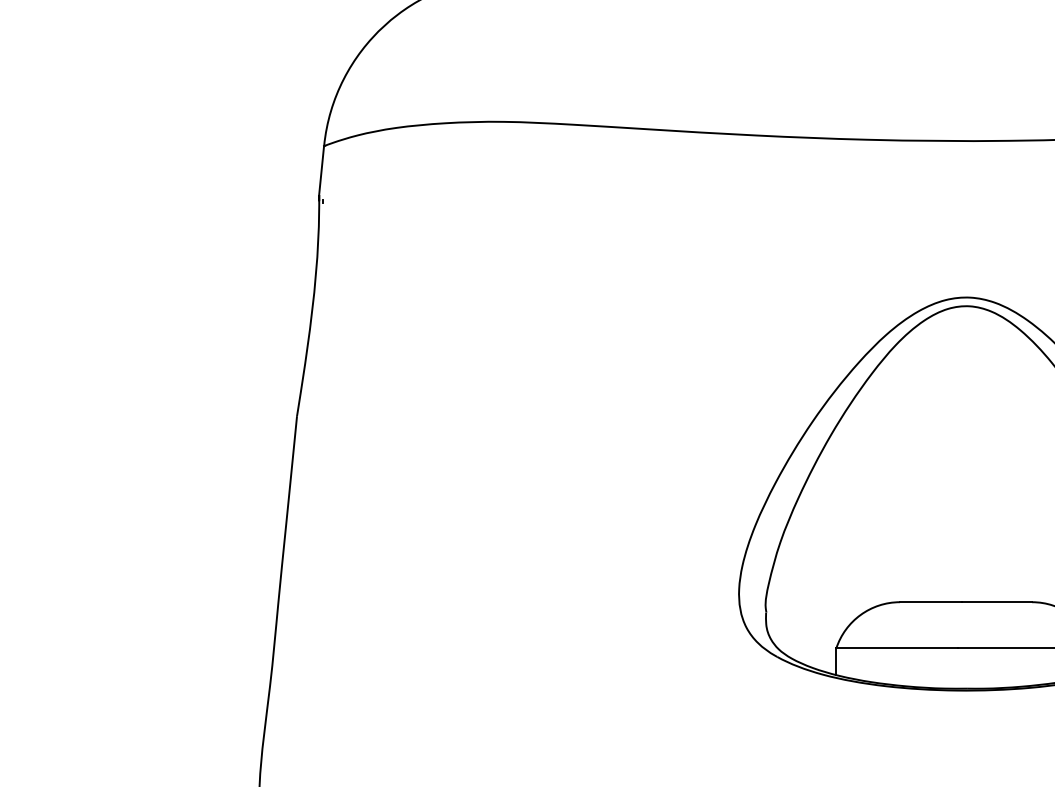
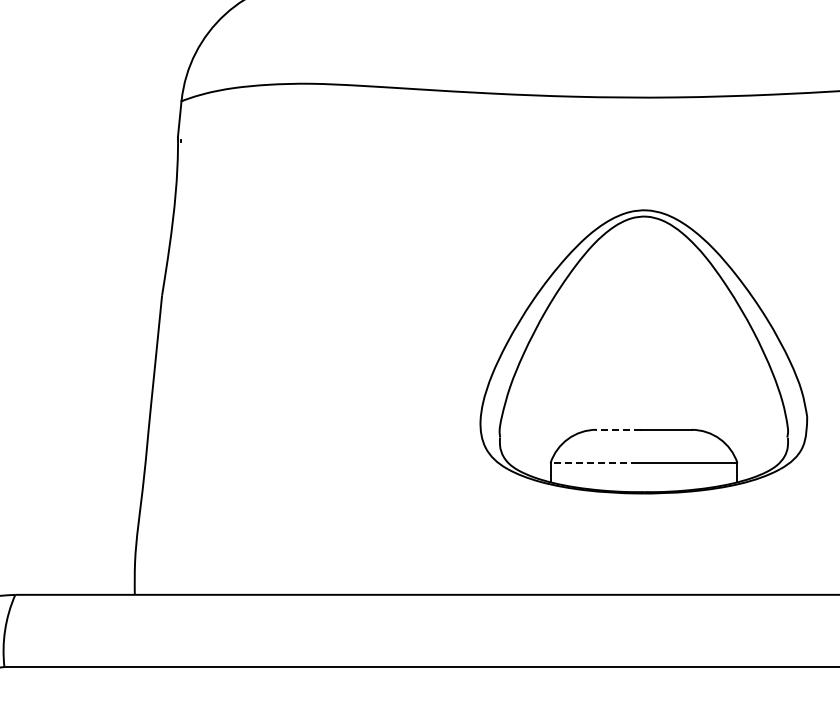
line: (930, 601) -> (618, 429), solid -> dashed
line: (897, 648) -> (594, 463), solid -> dashed

